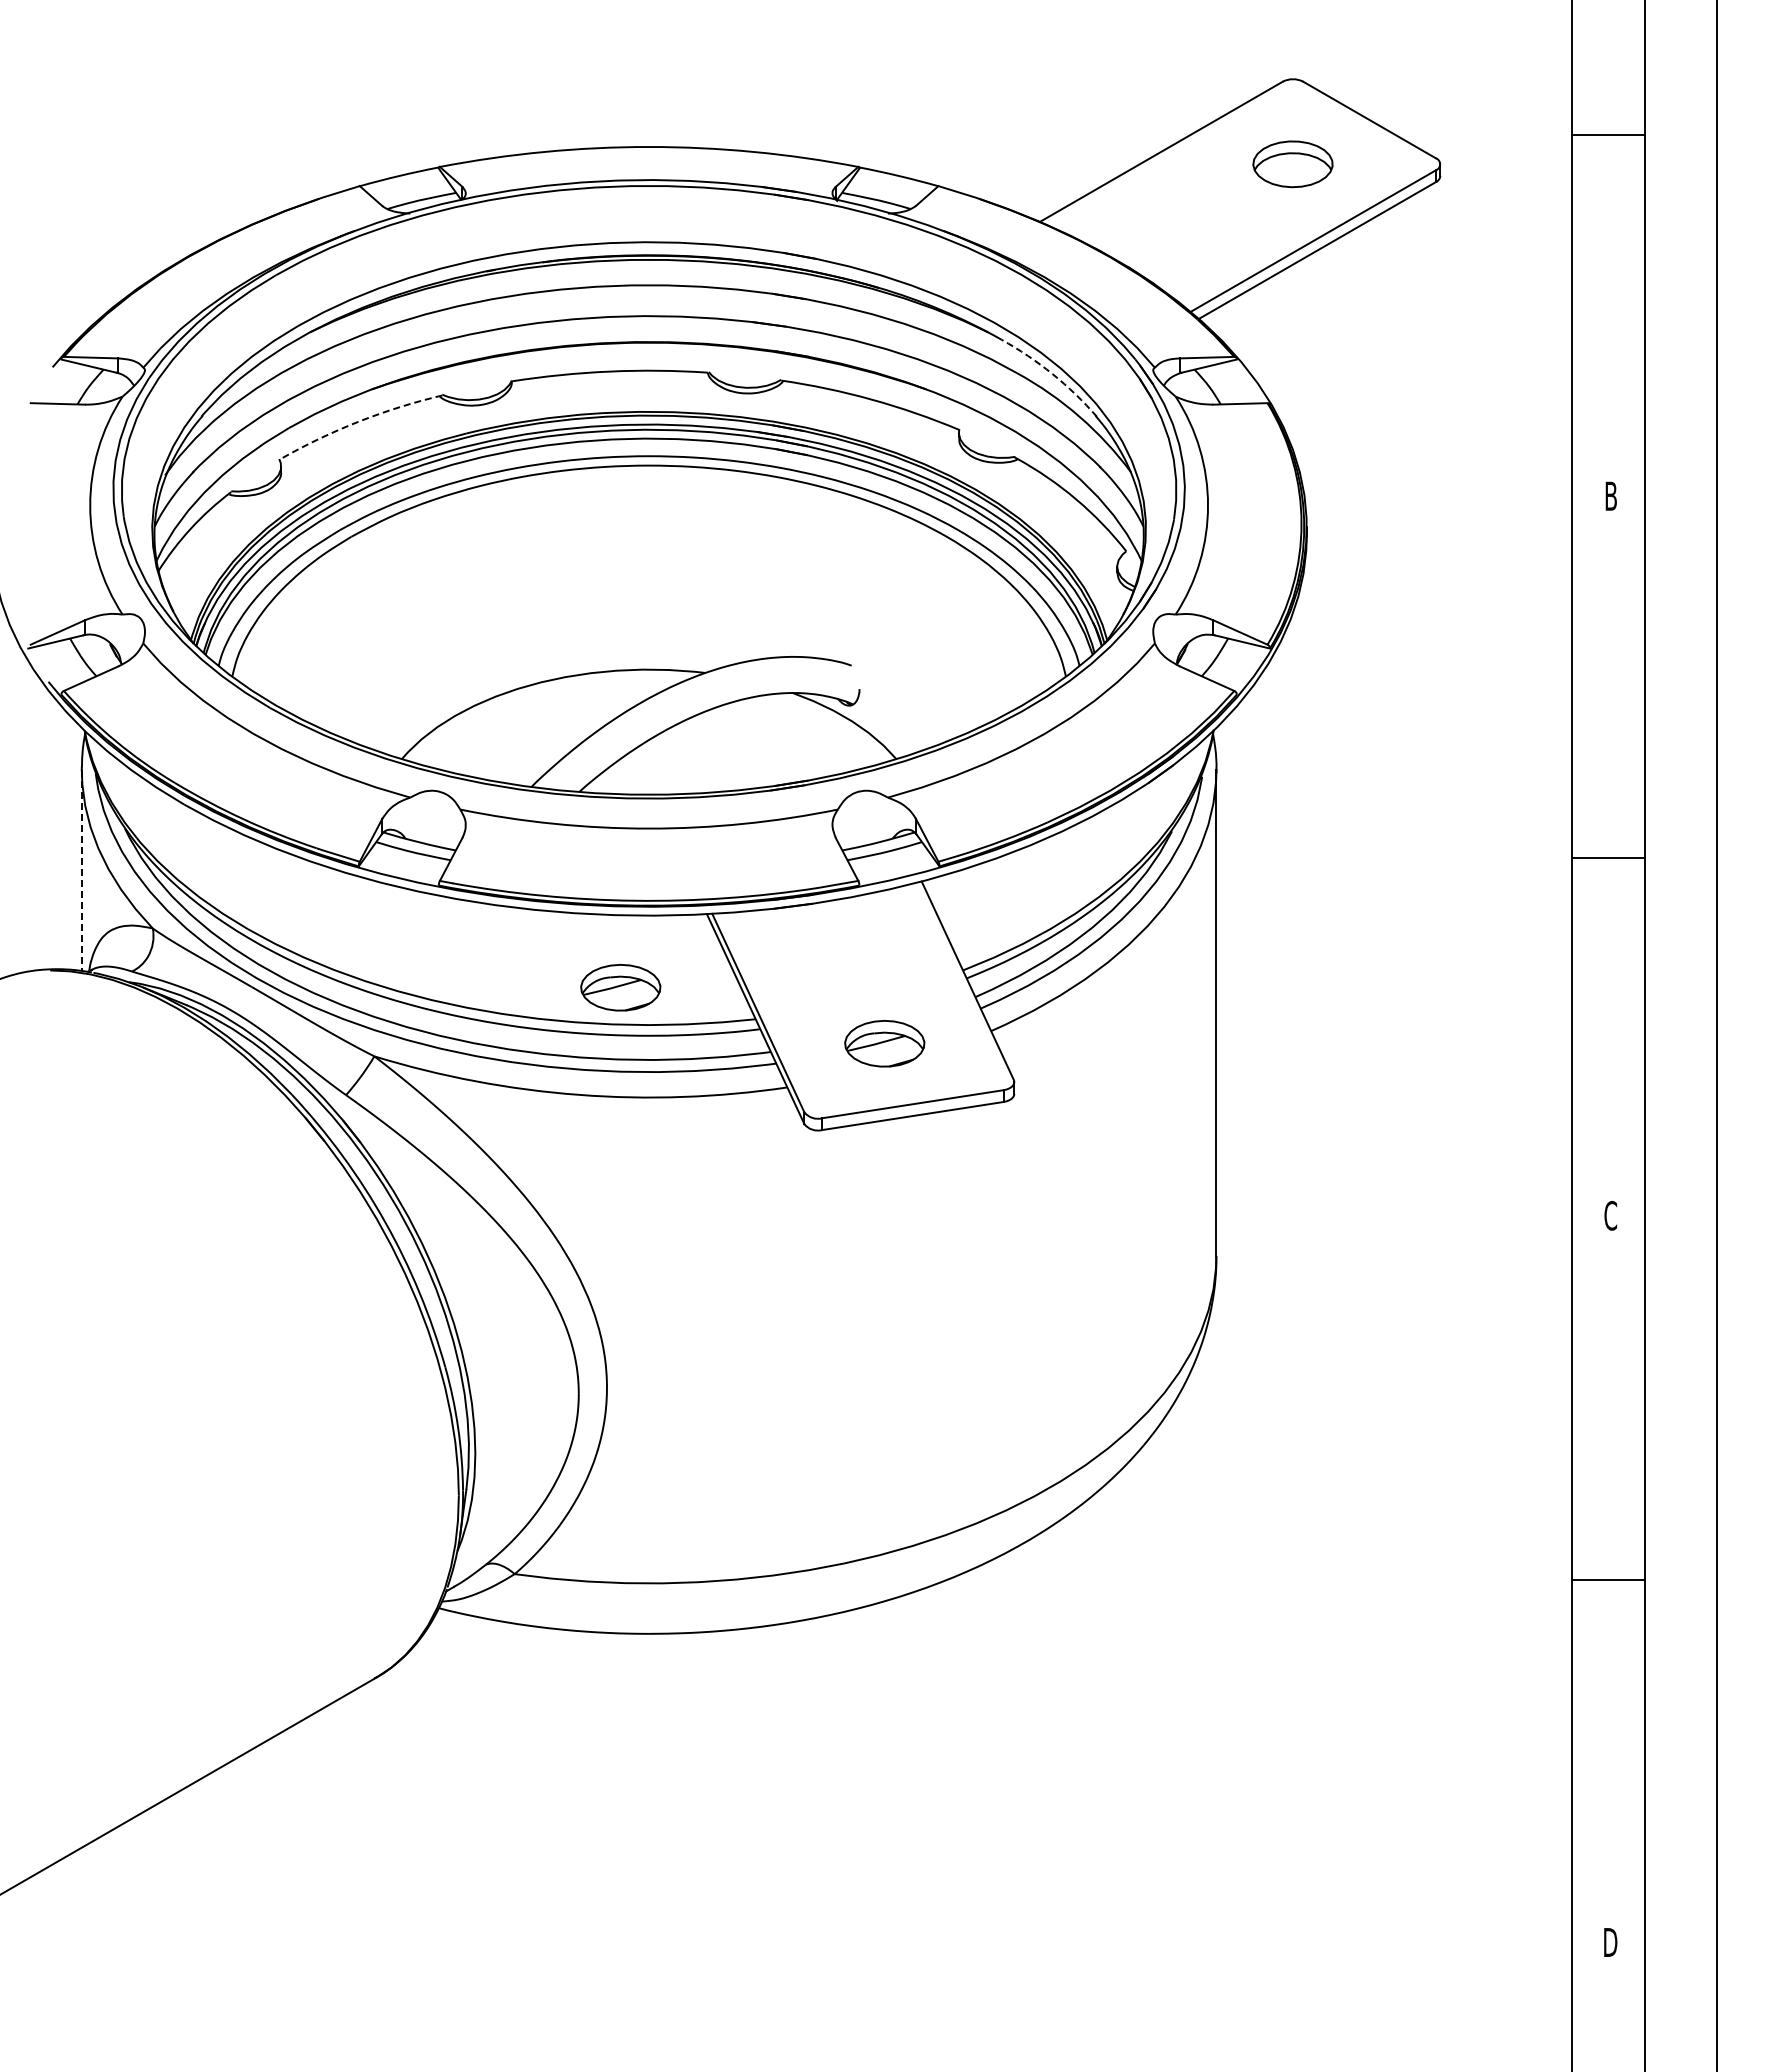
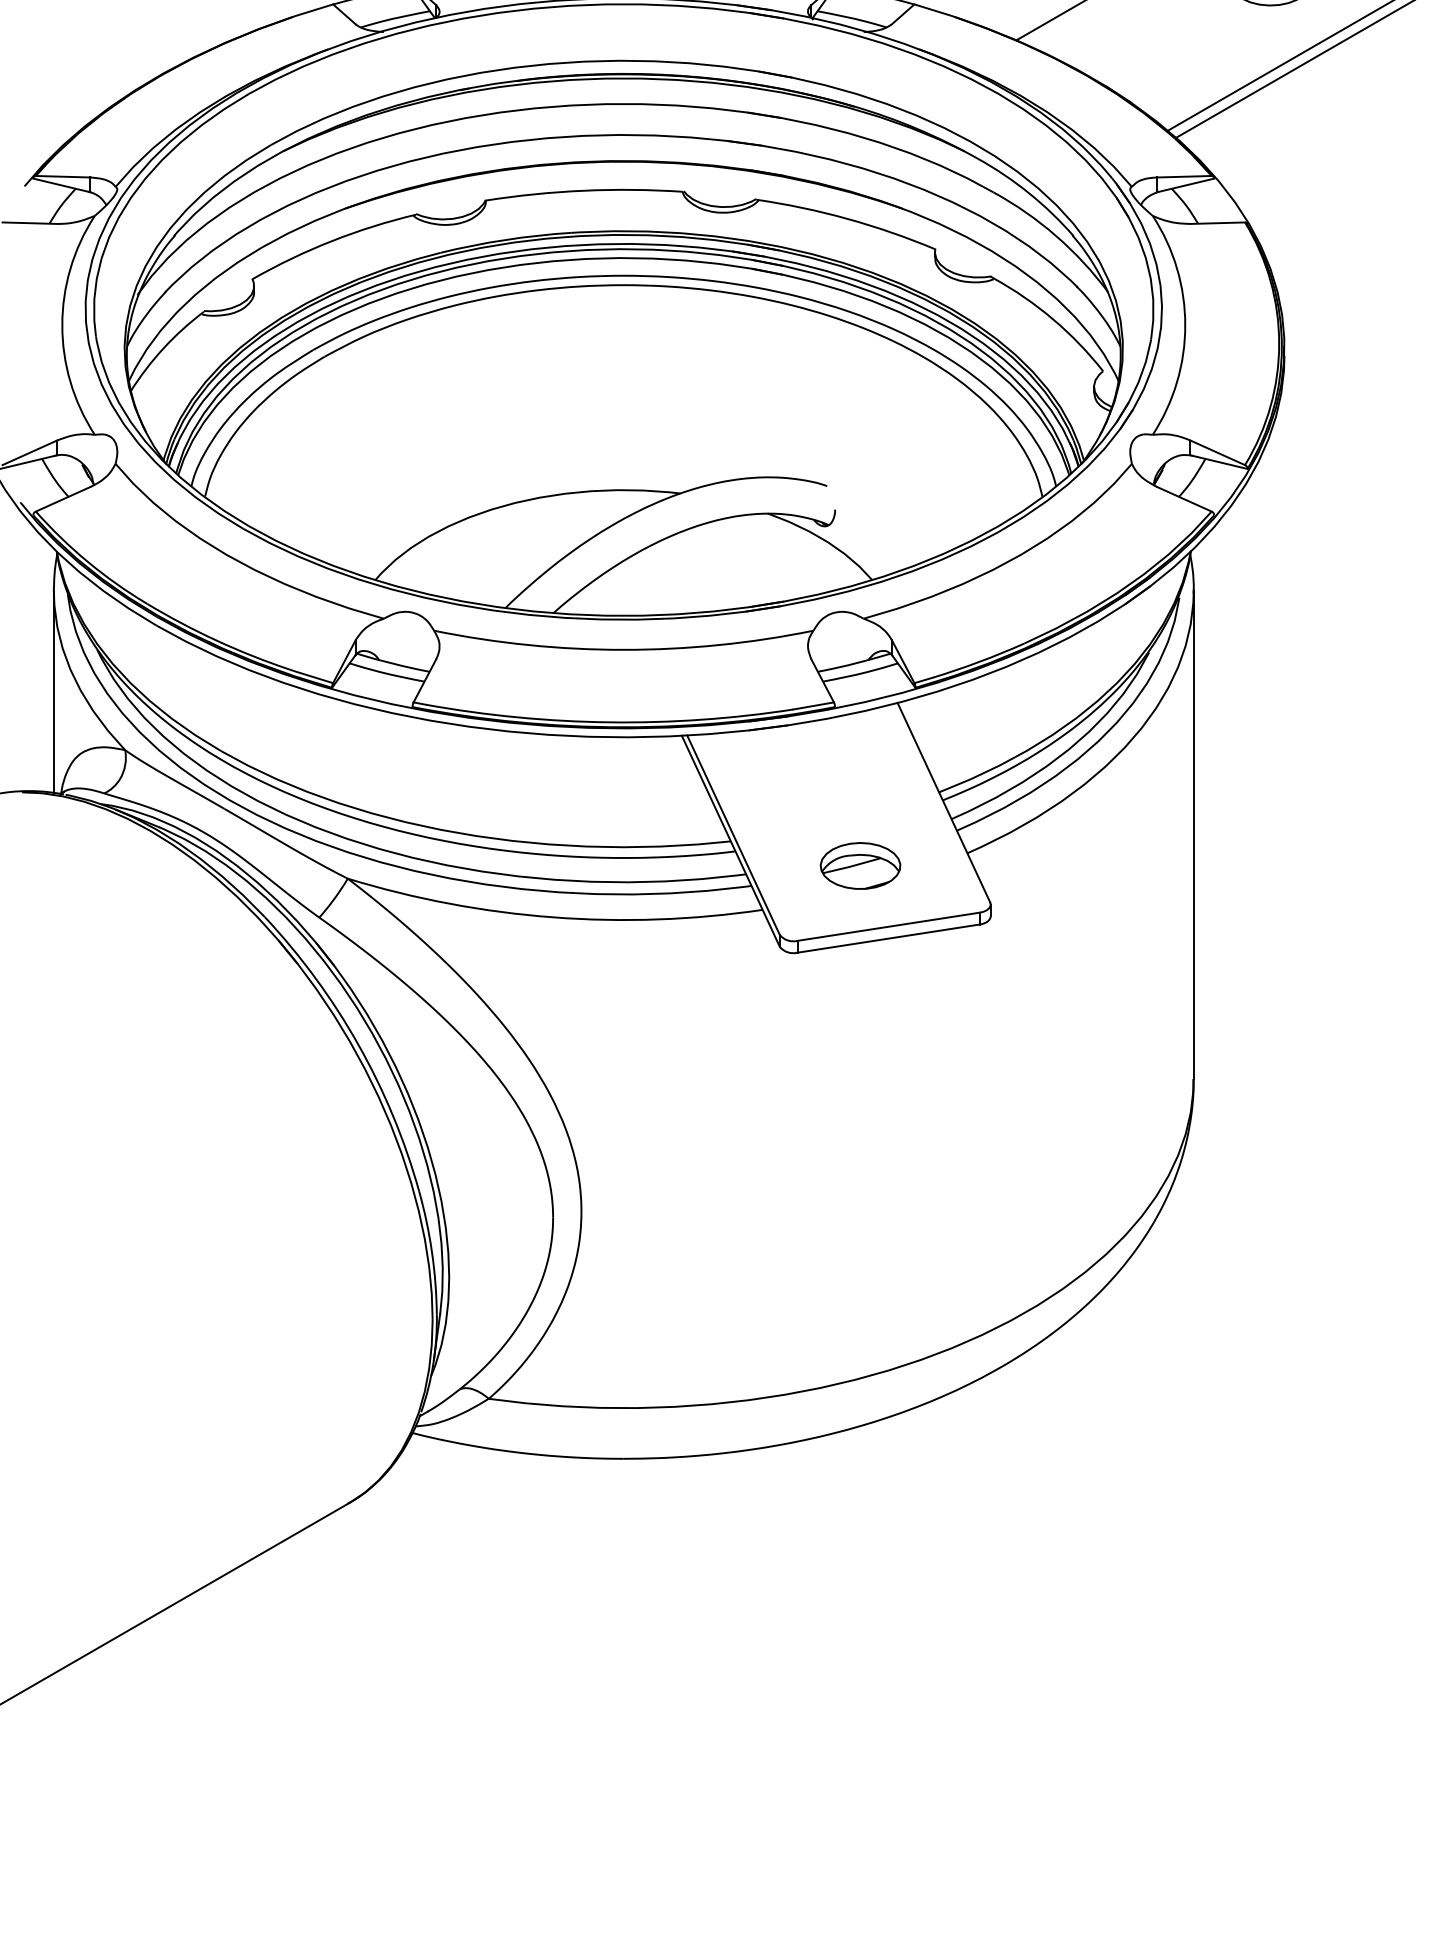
arc: (1052, 374) -> (1029, 193), dashed -> solid
arc: (358, 421) -> (331, 240), dashed -> solid
line: (81, 870) -> (53, 691), dashed -> solid
part: (620, 987) -> (595, 809), removed

